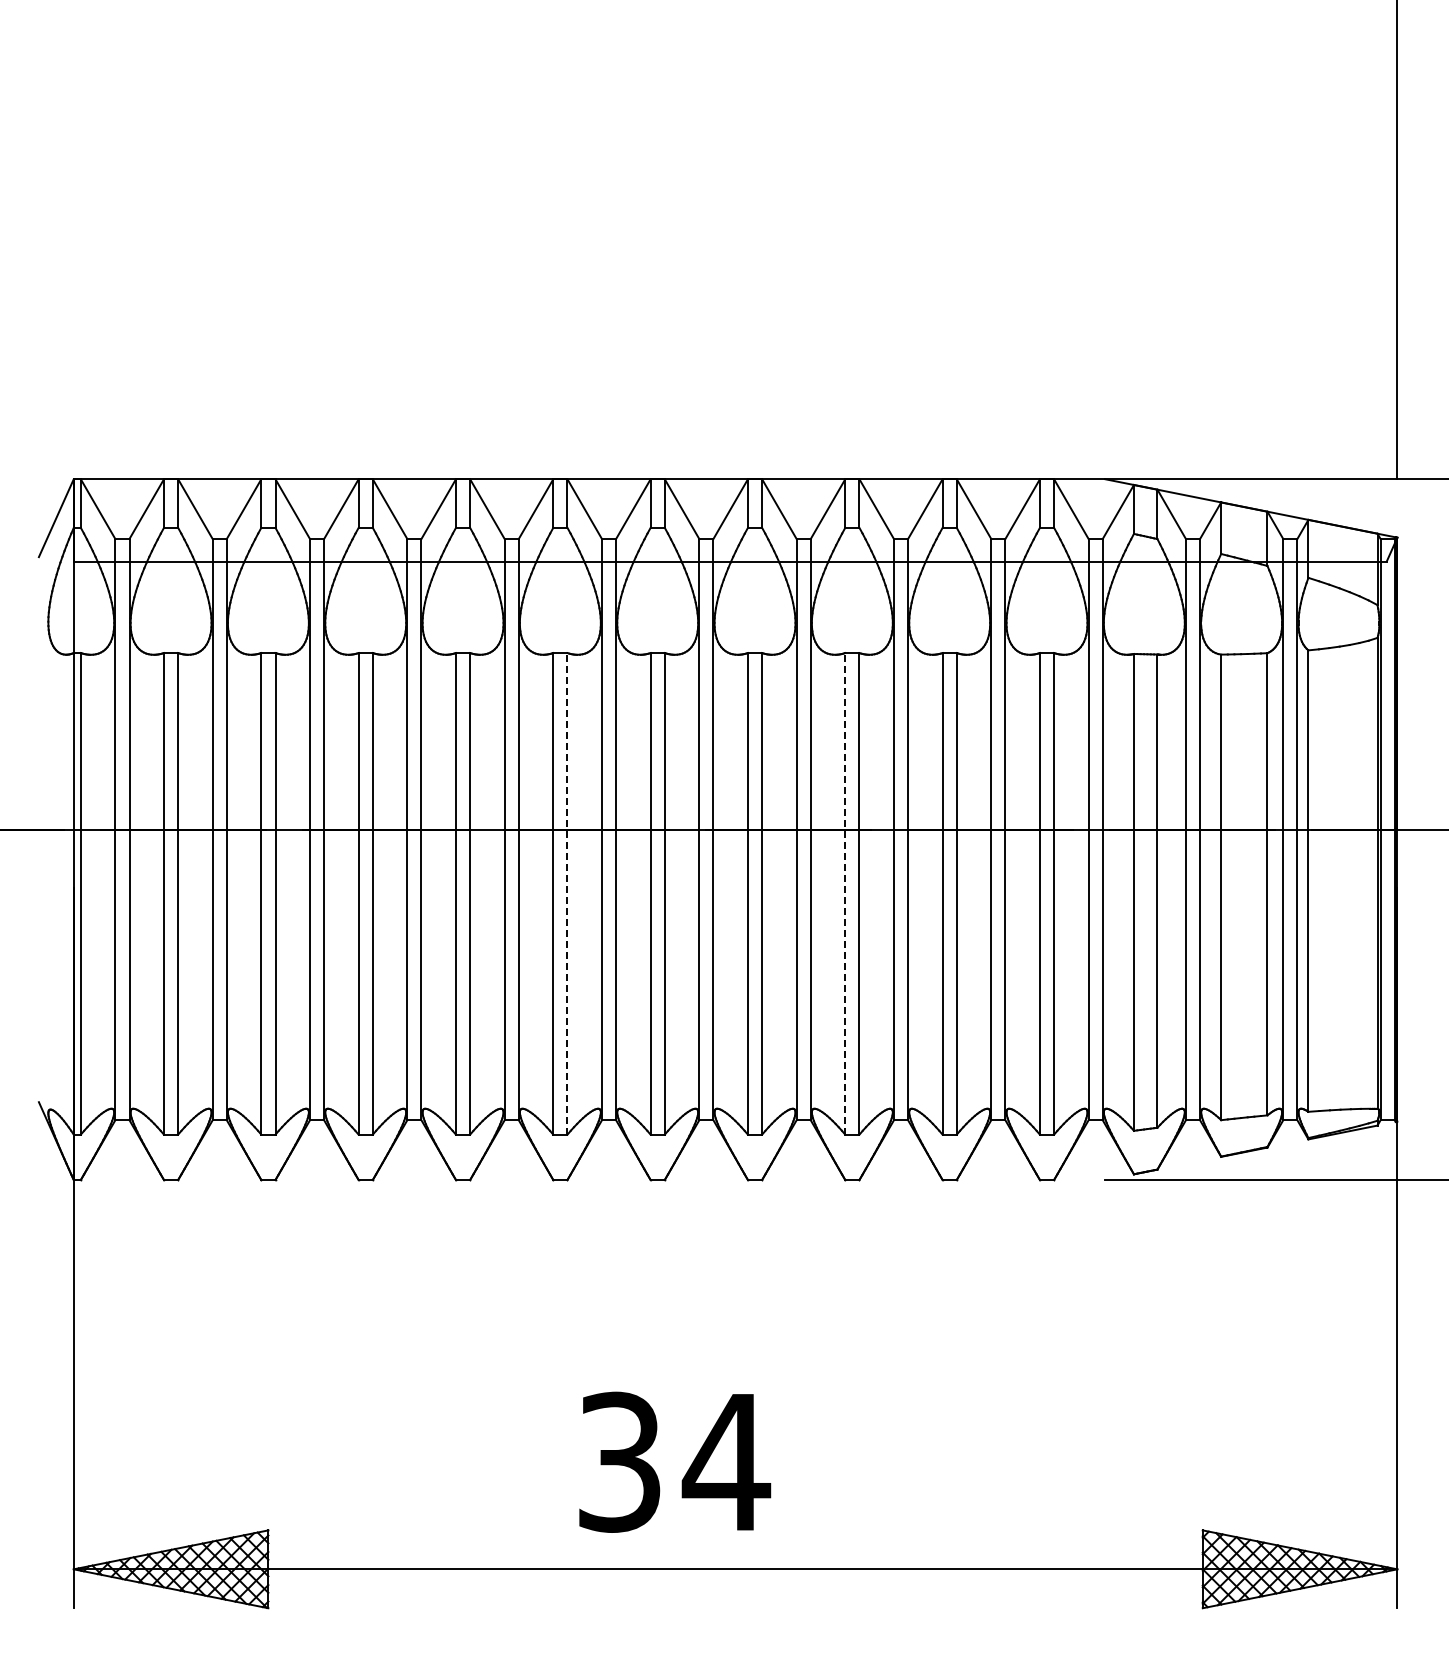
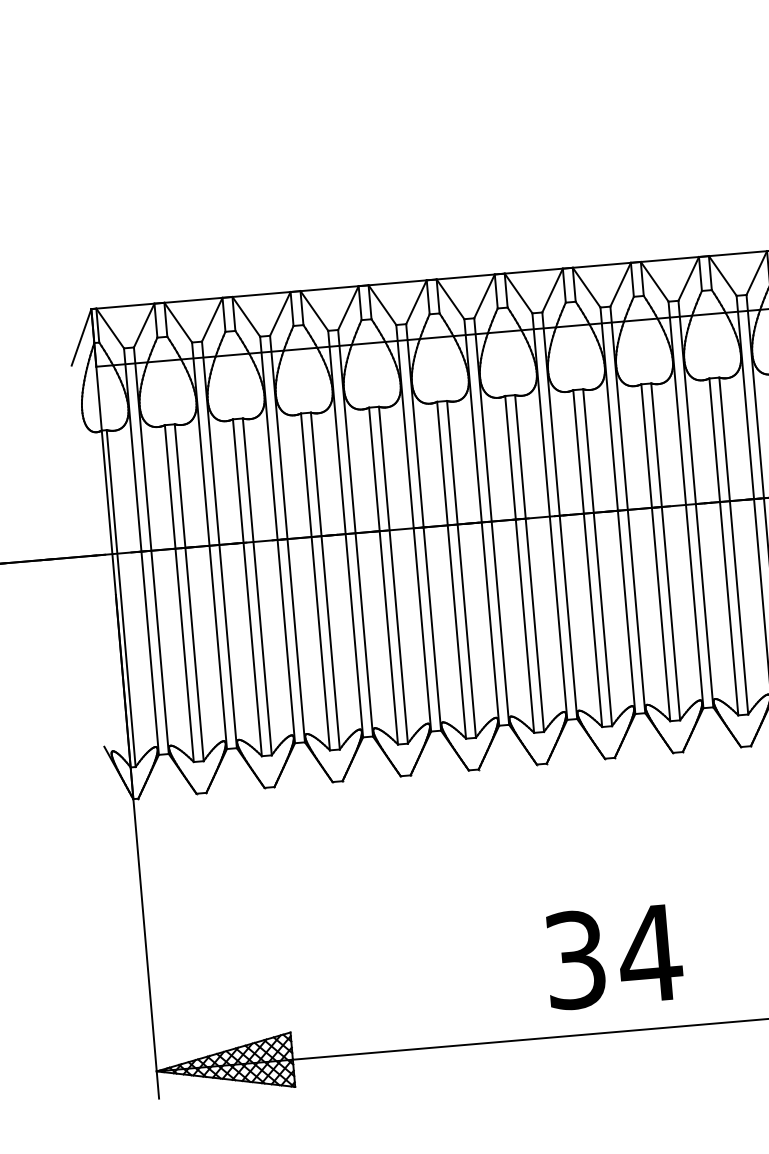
line: (567, 893) -> (461, 569), dashed -> solid
line: (845, 893) -> (655, 552), dashed -> solid
text: (675, 1461) -> (614, 956), moved

